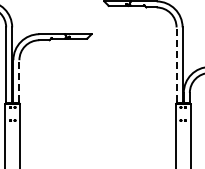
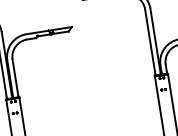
line: (176, 64) -> (150, 41), dashed -> solid
line: (19, 81) -> (15, 78), dashed -> solid

